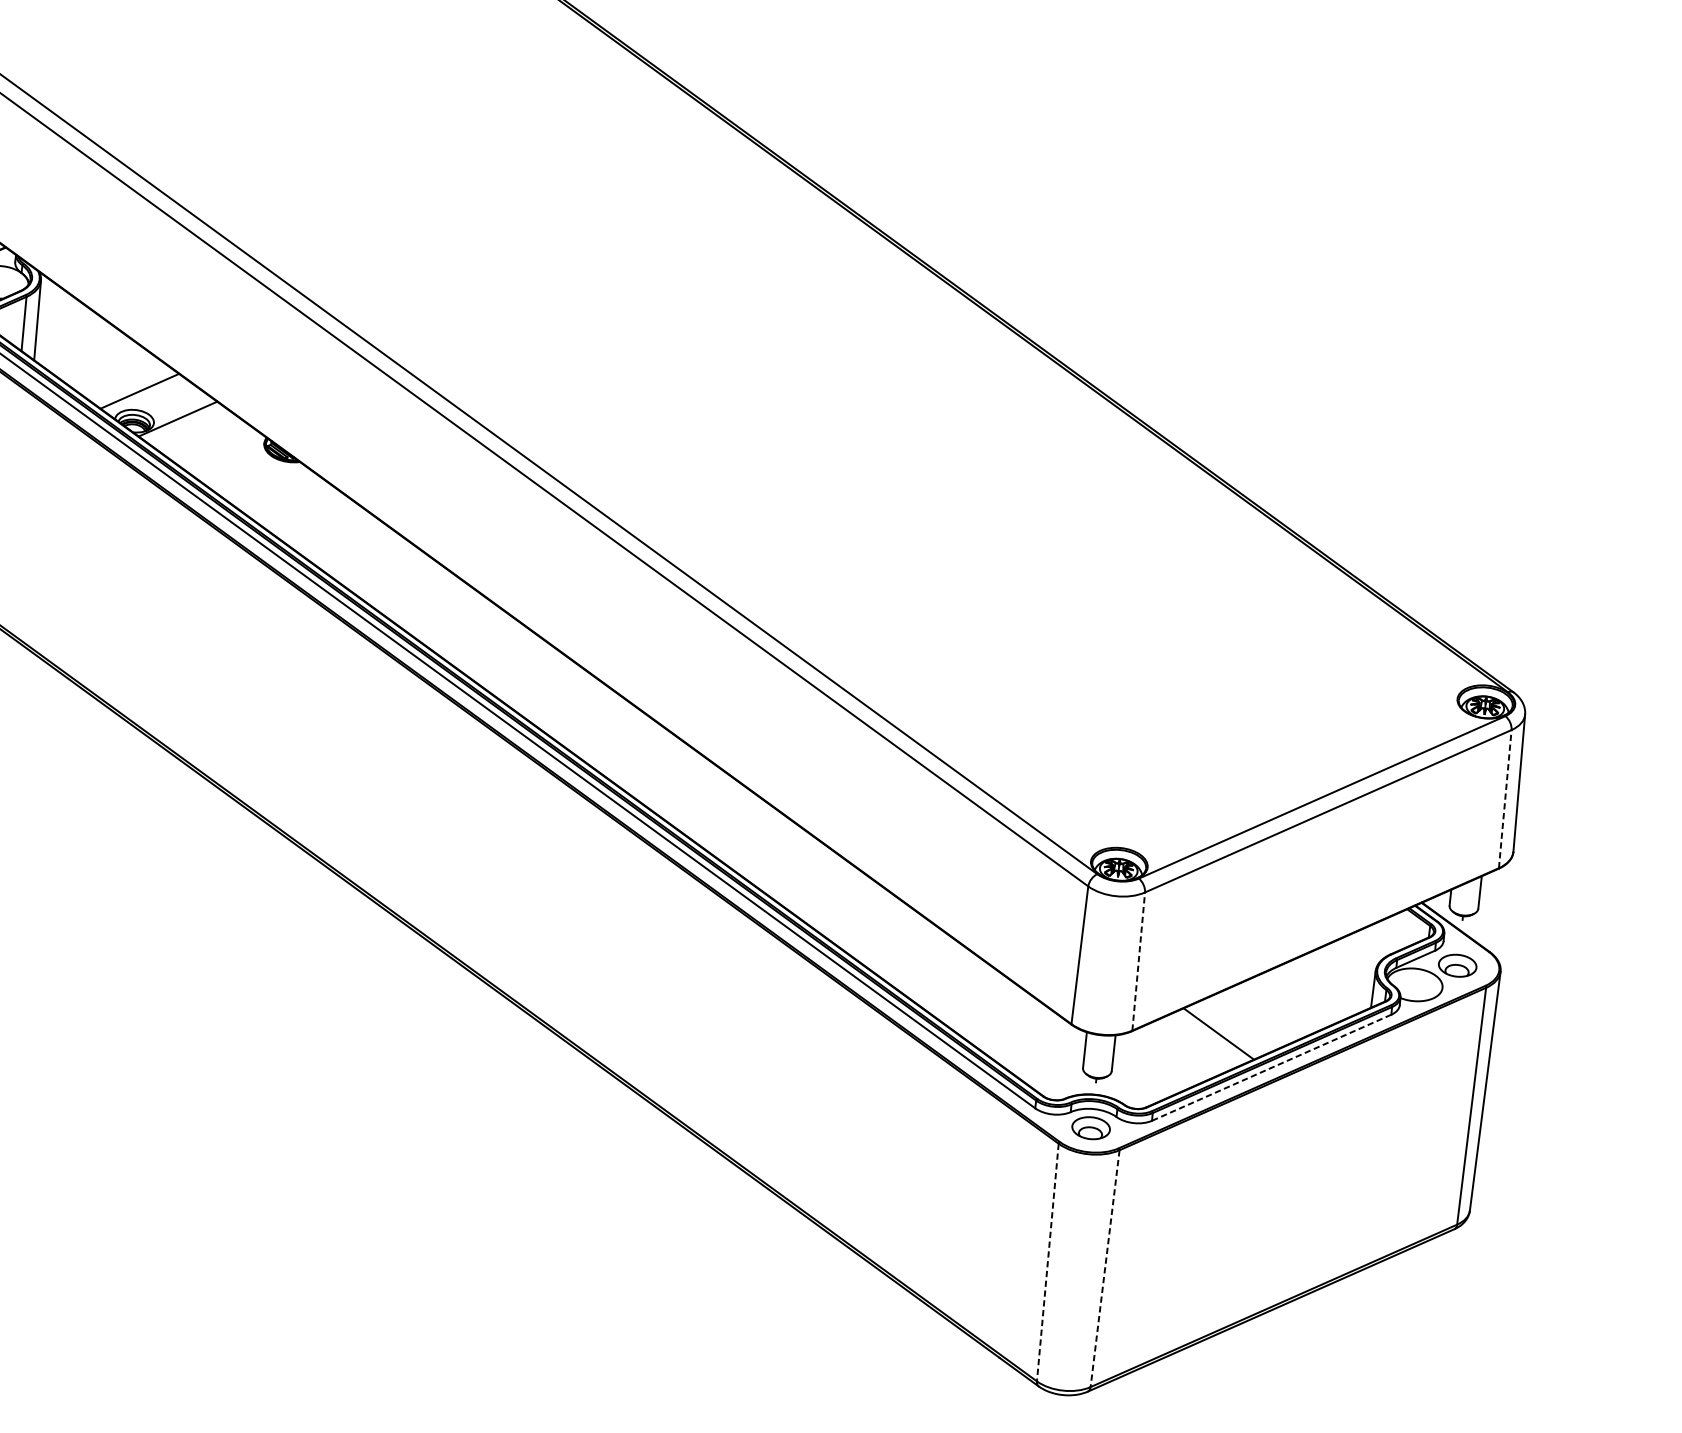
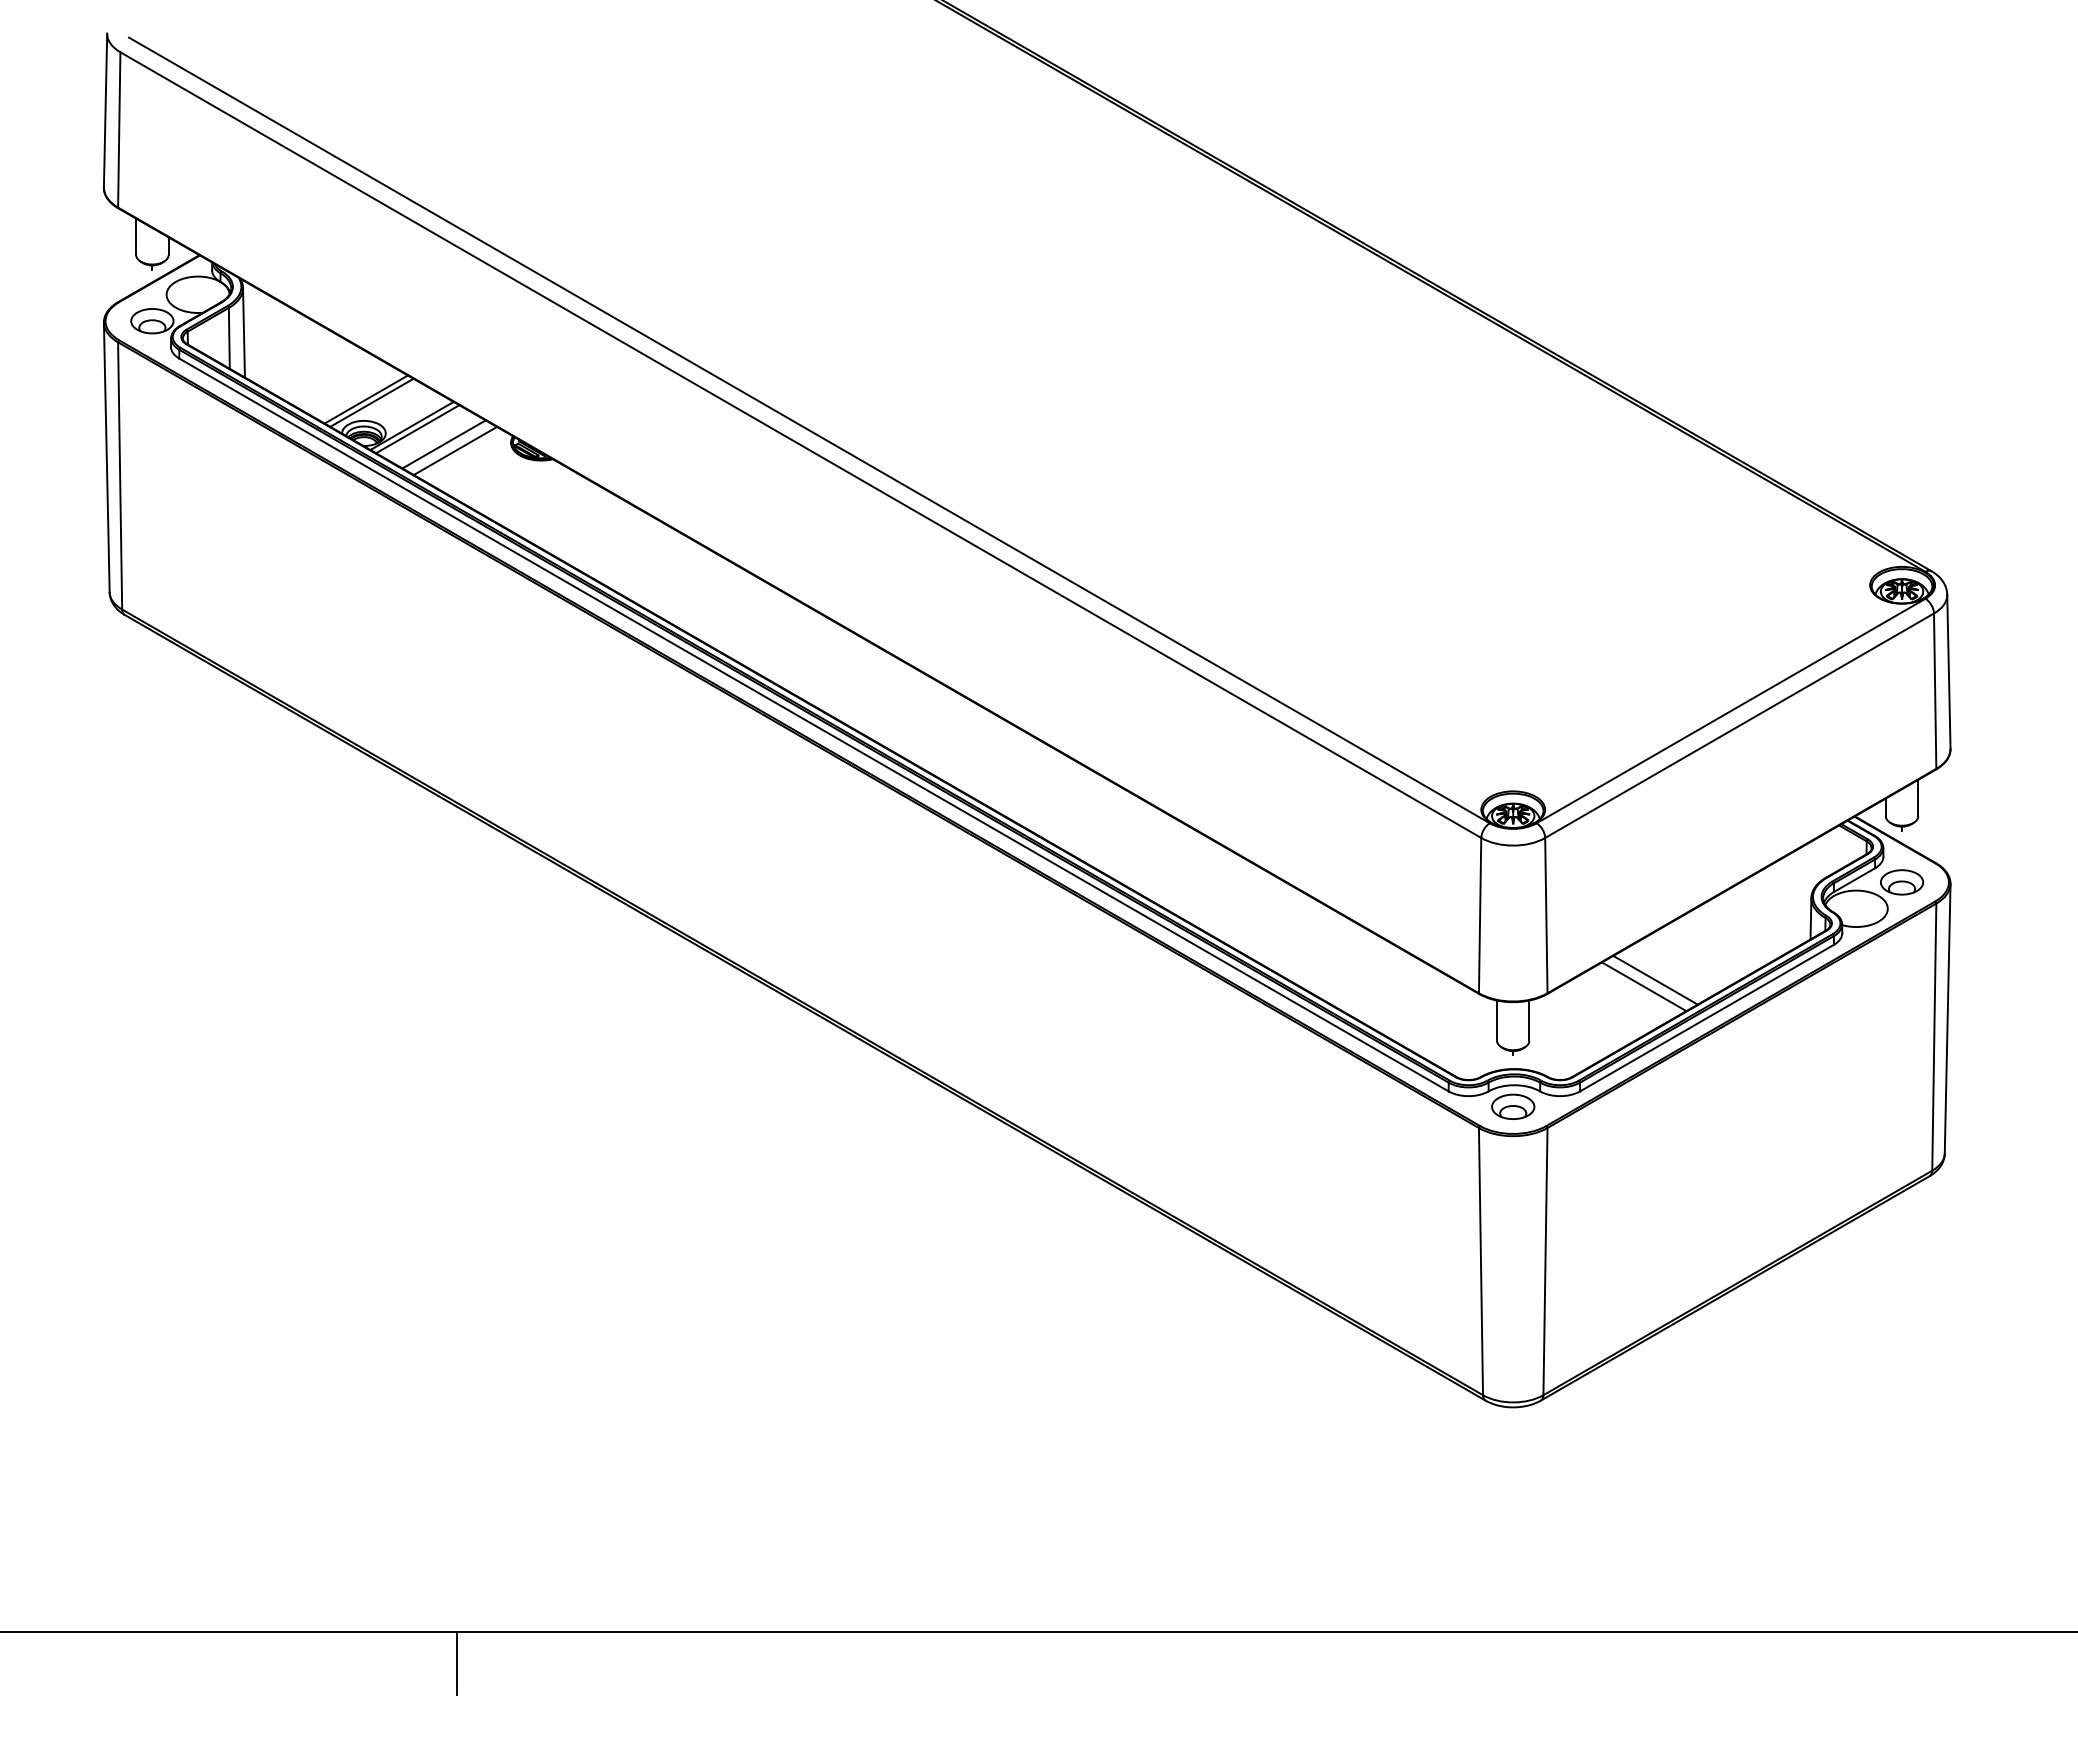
line: (144, 394) -> (371, 402), added
line: (182, 422) -> (417, 429), added
line: (204, 438) -> (443, 444), added
line: (214, 445) -> (455, 450), added
line: (1505, 799) -> (1935, 691), dashed -> solid
line: (1138, 961) -> (1546, 915), dashed -> solid
line: (1229, 1028) -> (1655, 979), added
line: (1272, 1068) -> (1707, 1018), dashed -> solid
line: (1047, 1262) -> (1480, 1261), dashed -> solid
line: (1105, 1268) -> (1545, 1261), dashed -> solid

